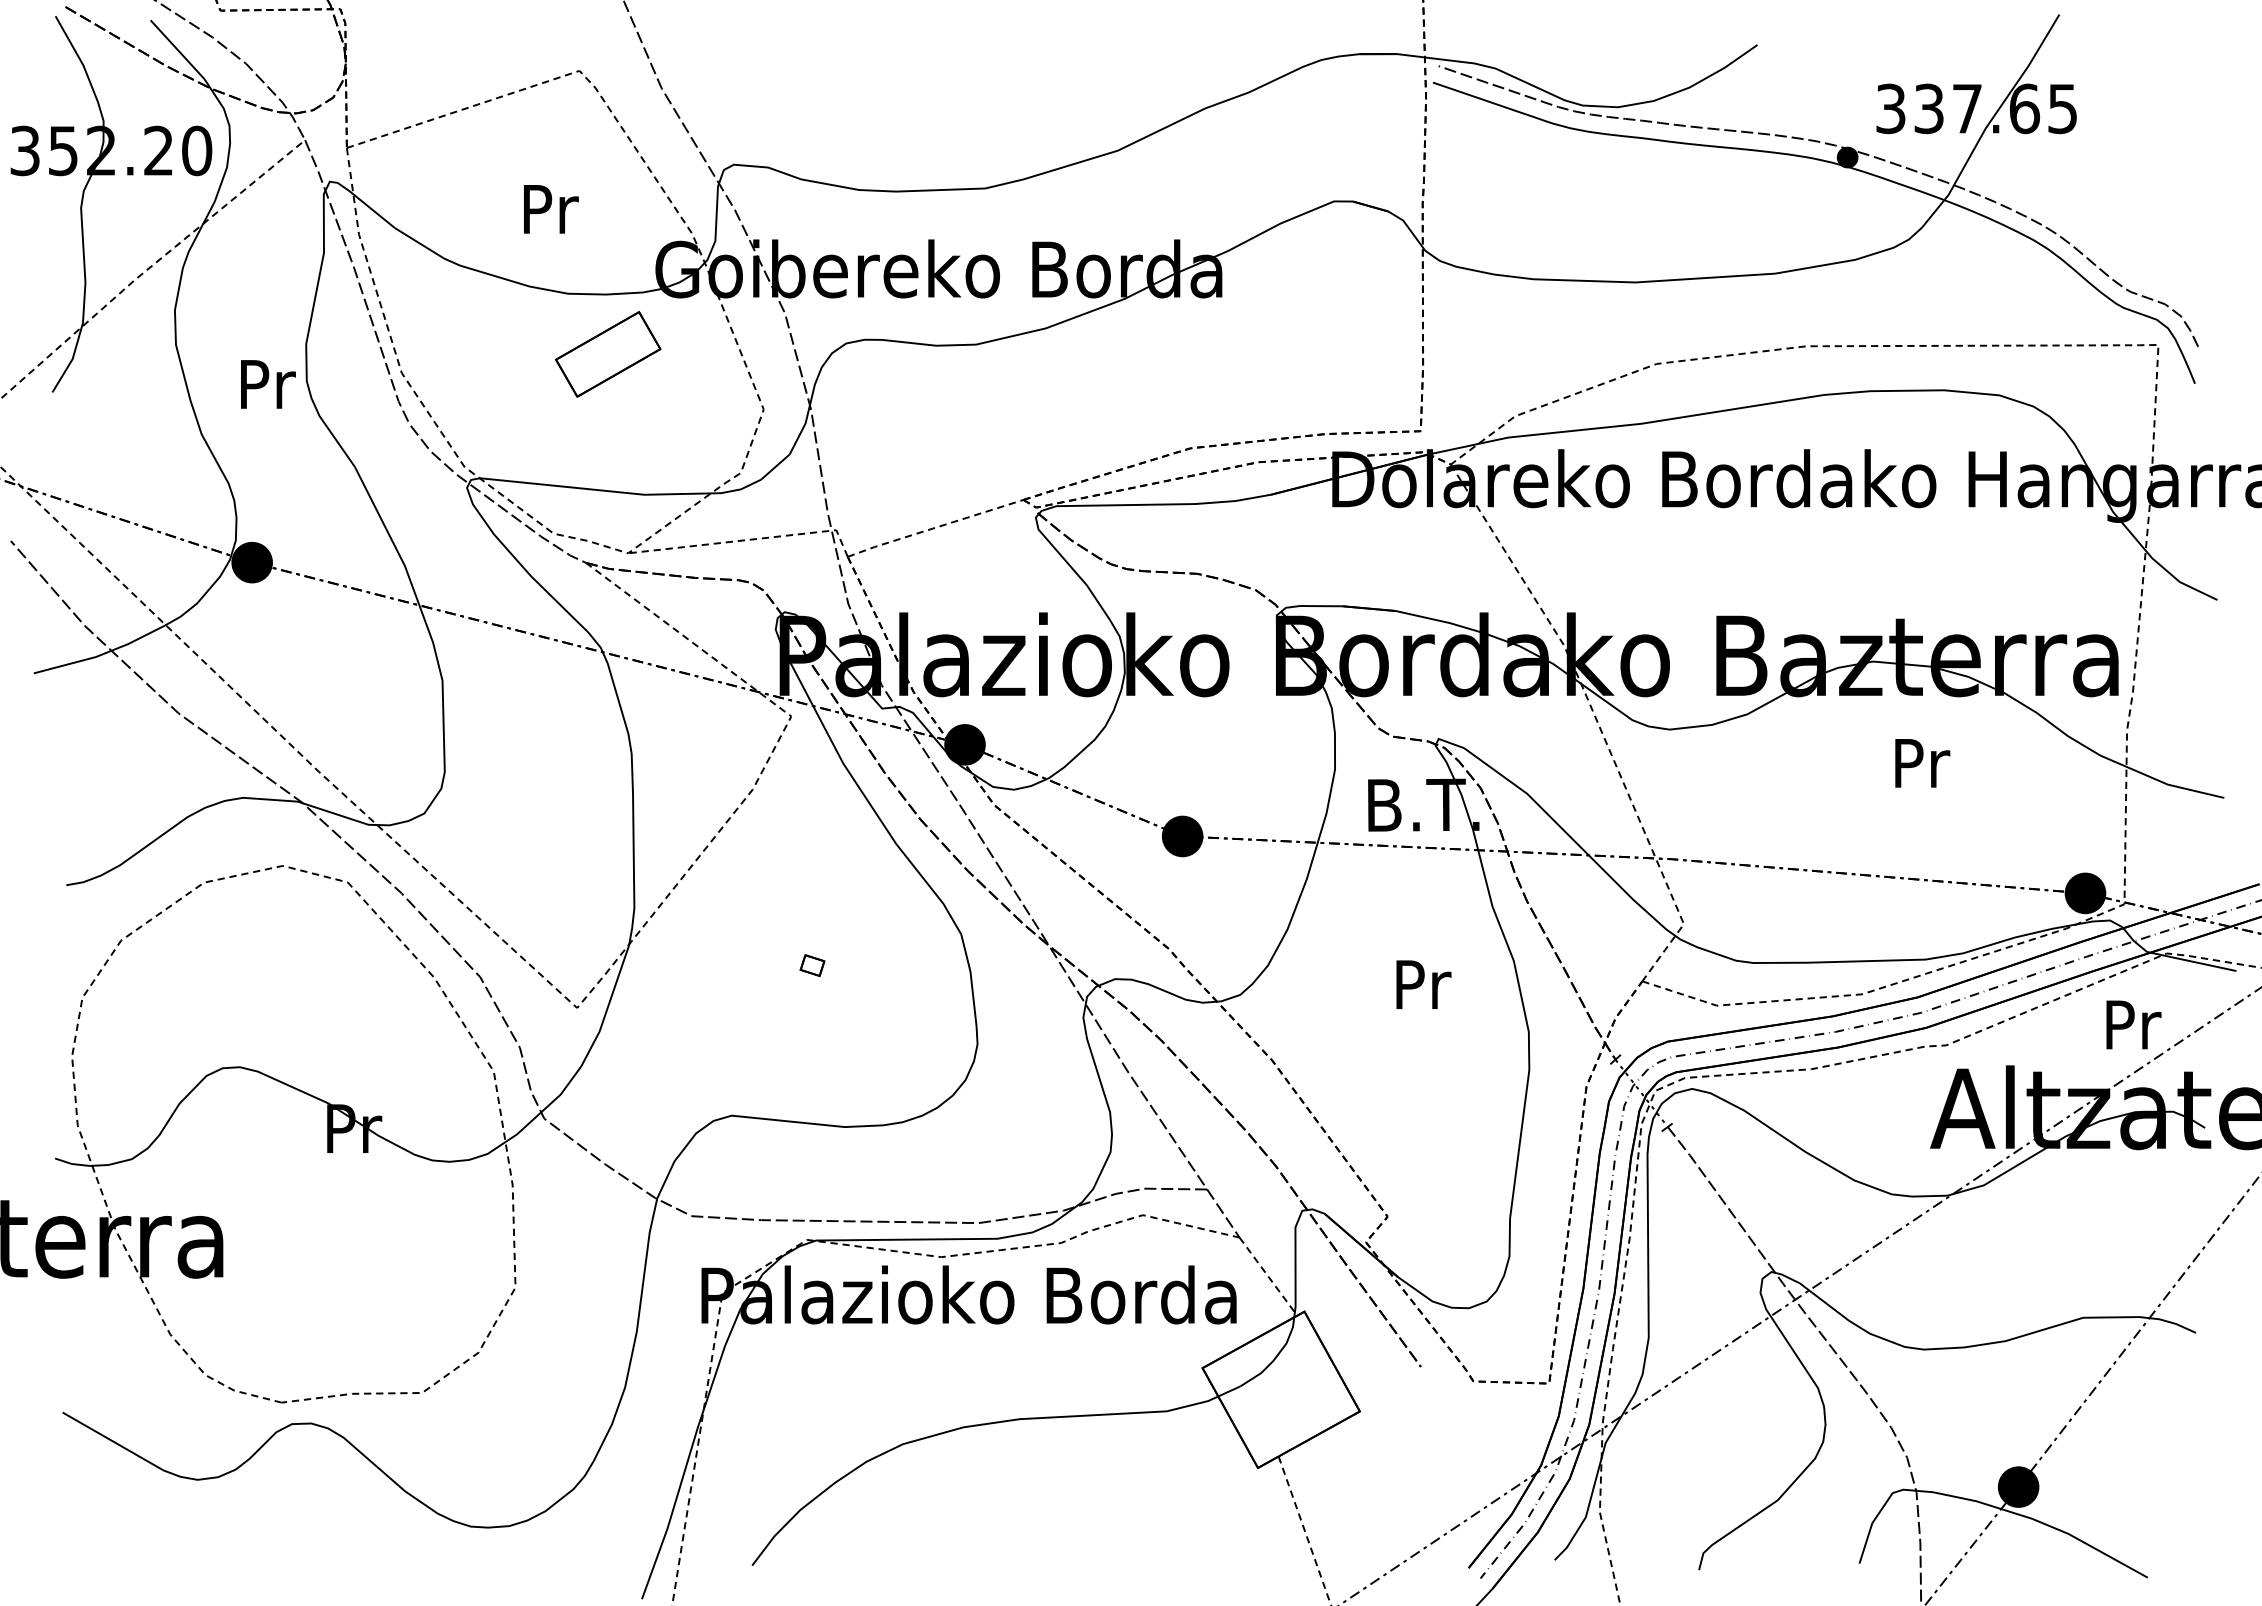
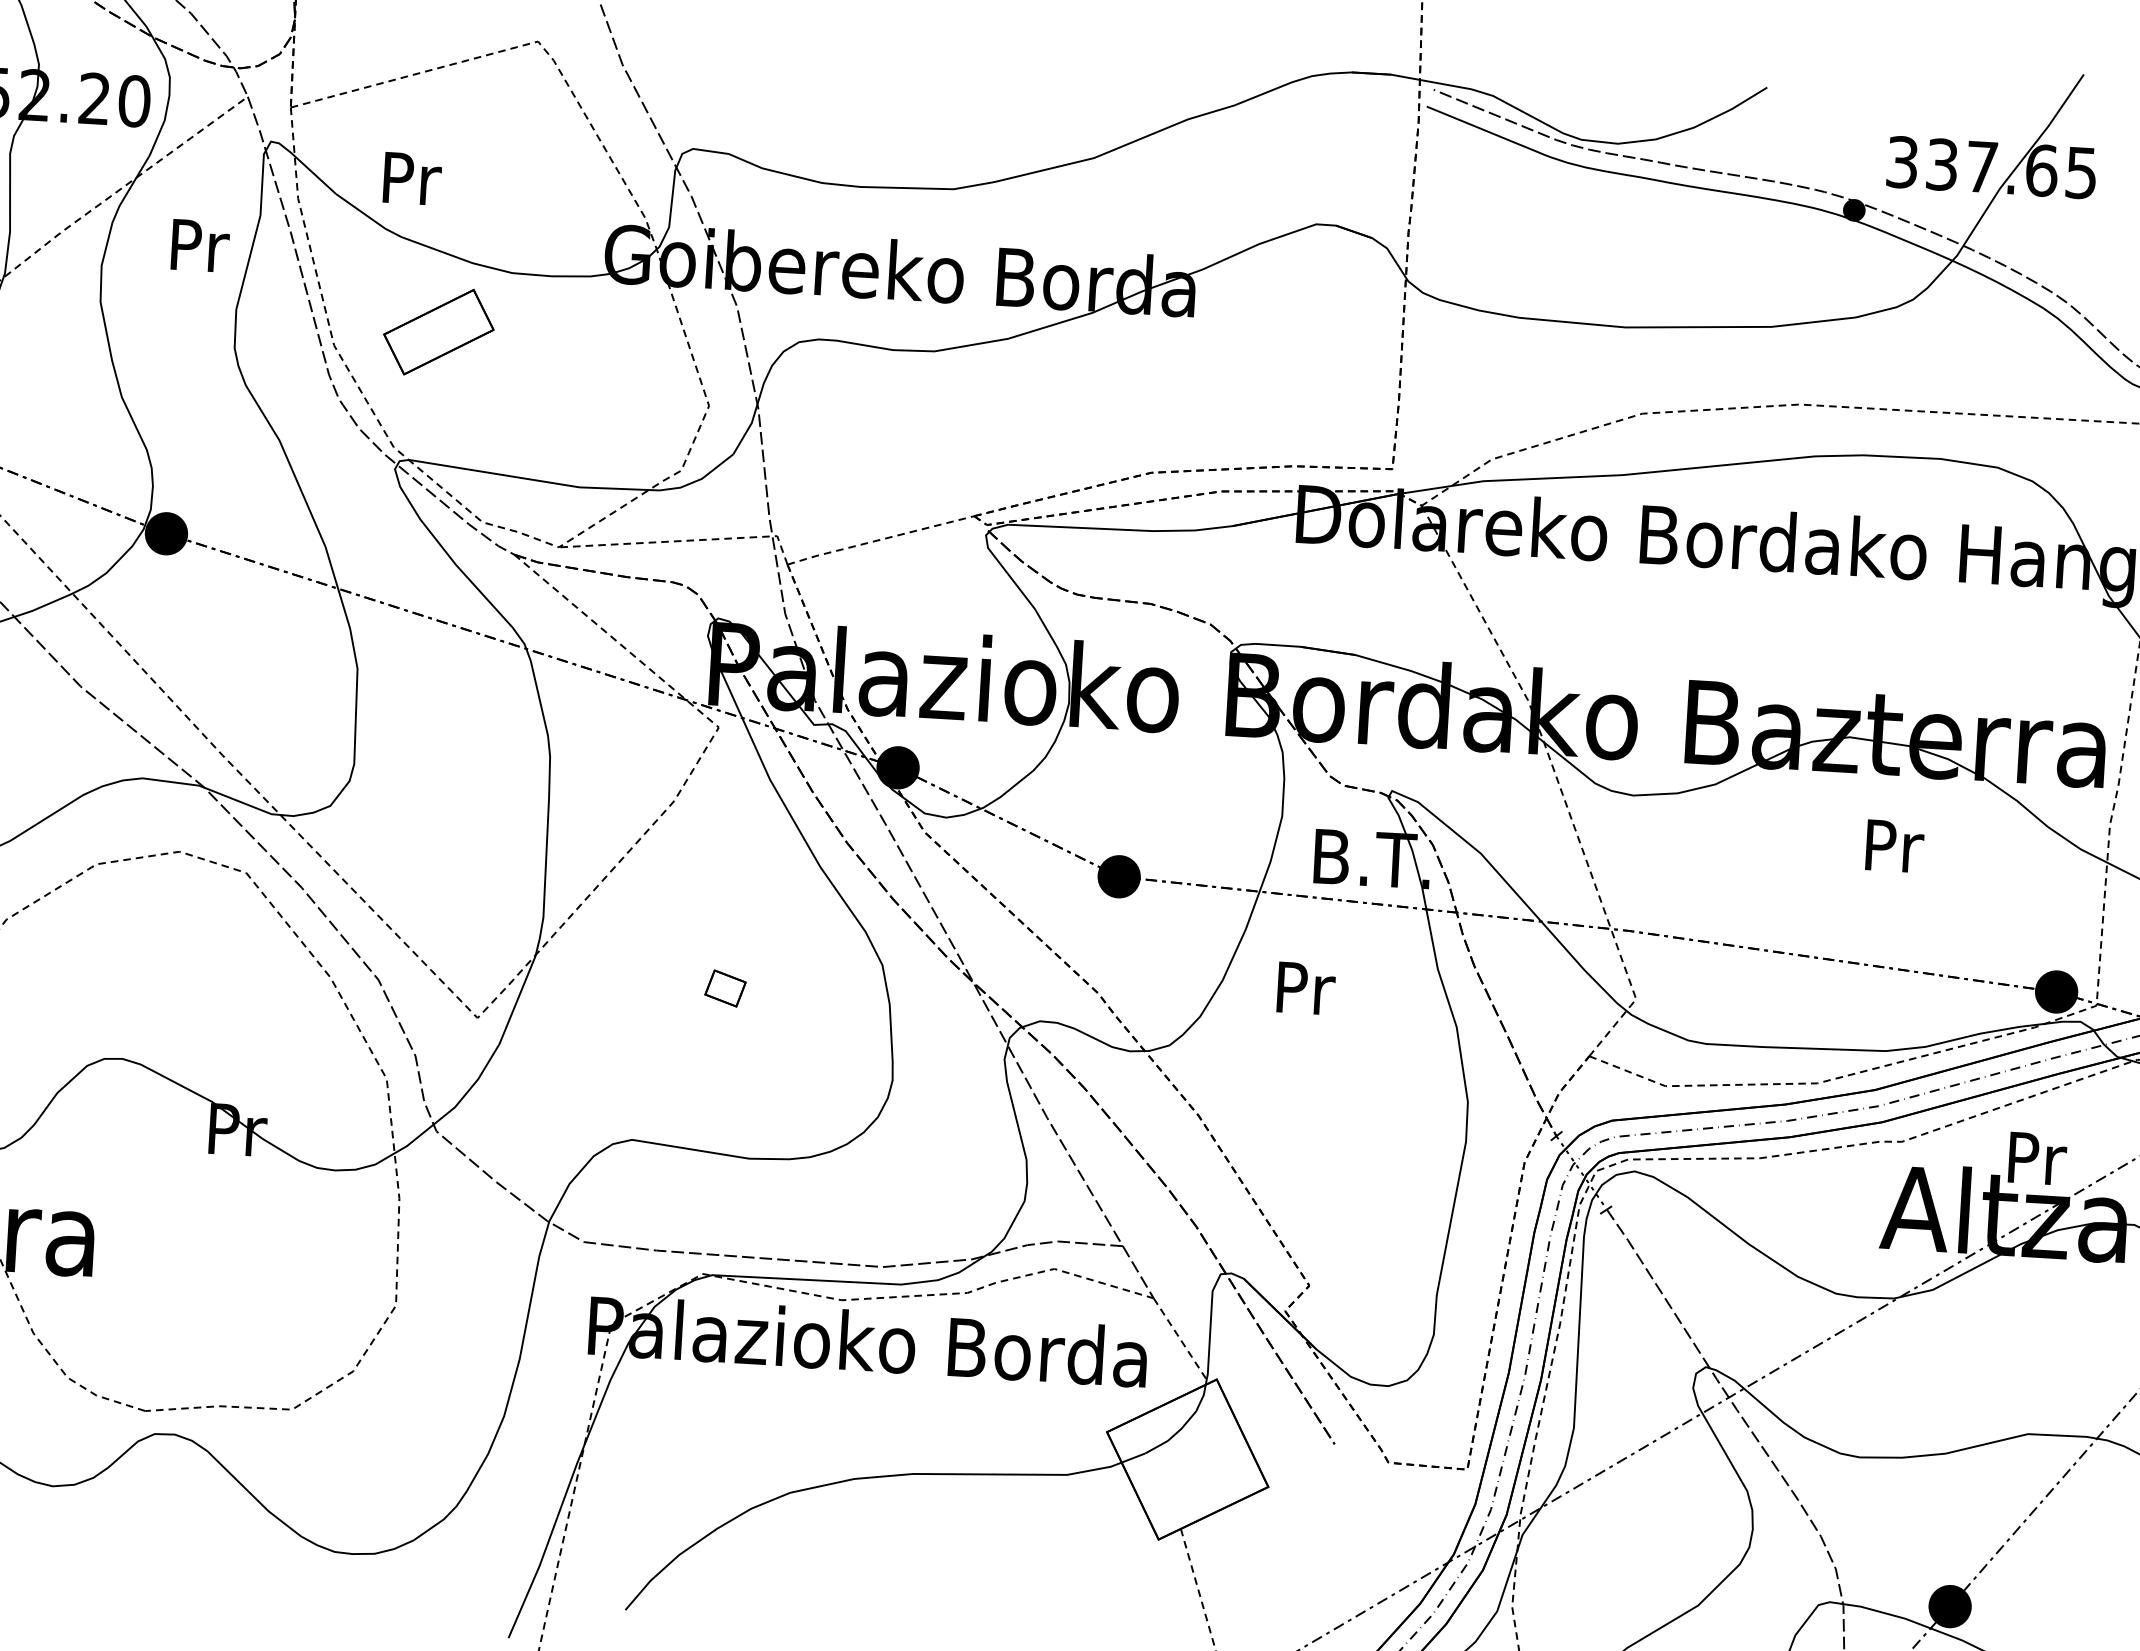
text: (551, 209) -> (412, 179), moved
part: (607, 354) -> (438, 332), moved
text: (268, 384) -> (200, 245), moved
part: (812, 965) -> (725, 988), size x1.6
text: (1423, 984) -> (1305, 988), moved
text: (2133, 1024) -> (2037, 1158), moved

